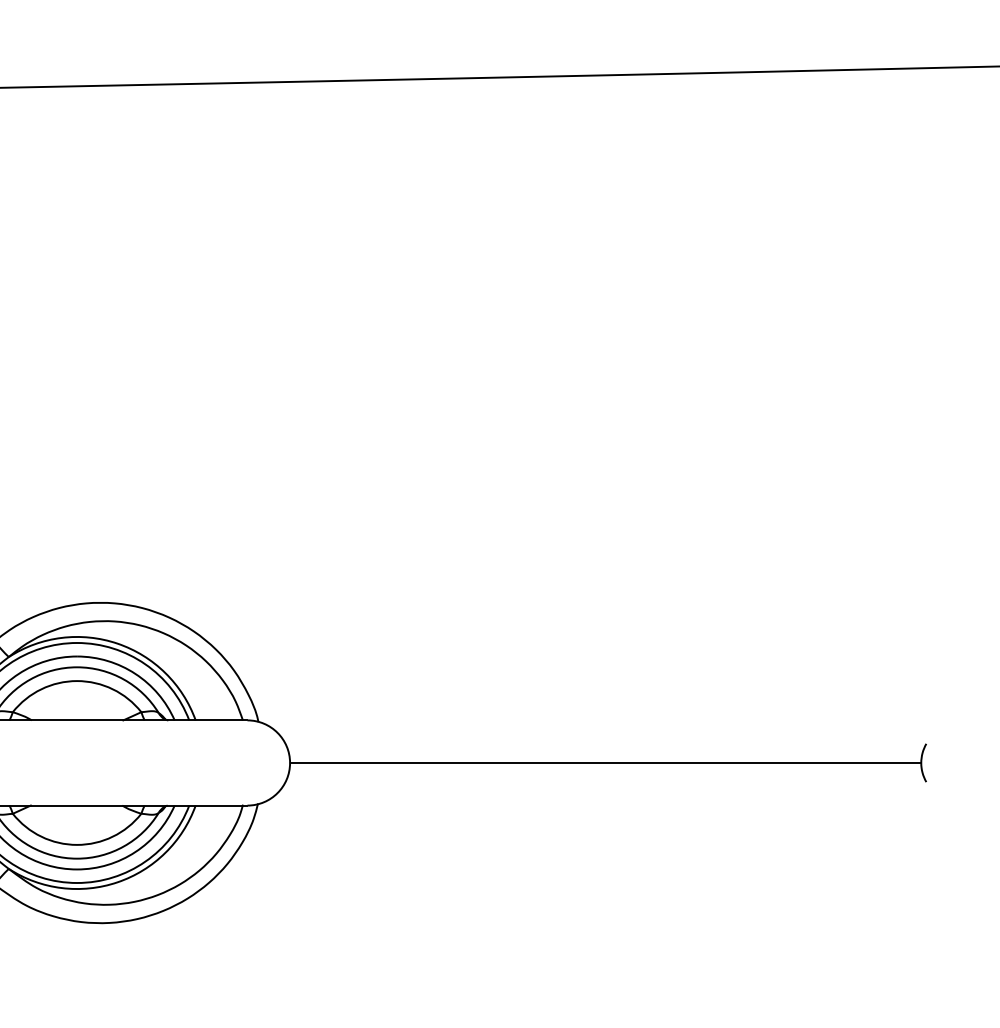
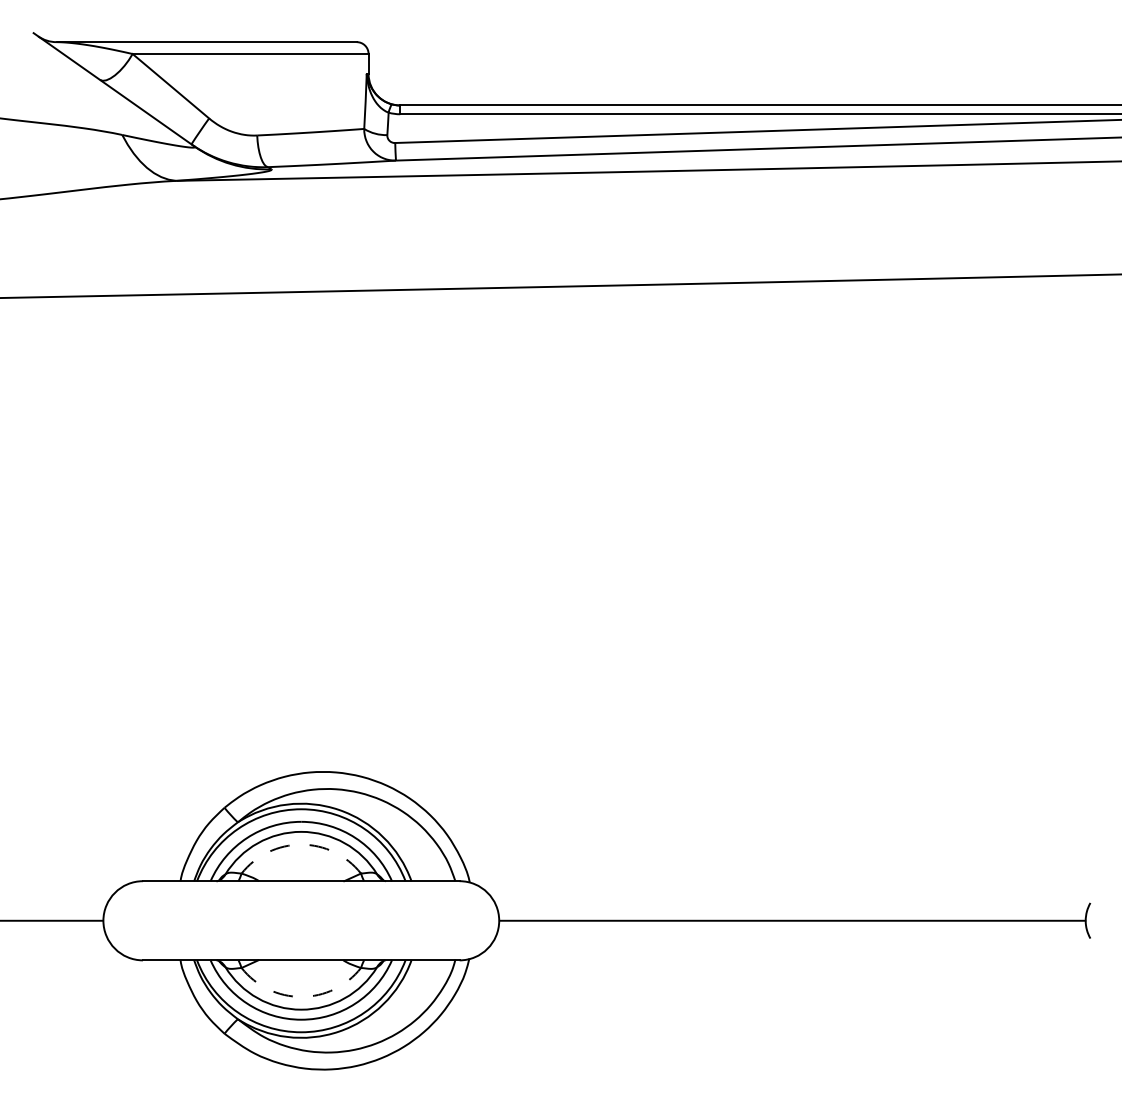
arc: (77, 680) -> (301, 844), solid -> dashed
arc: (77, 844) -> (301, 996), solid -> dashed

